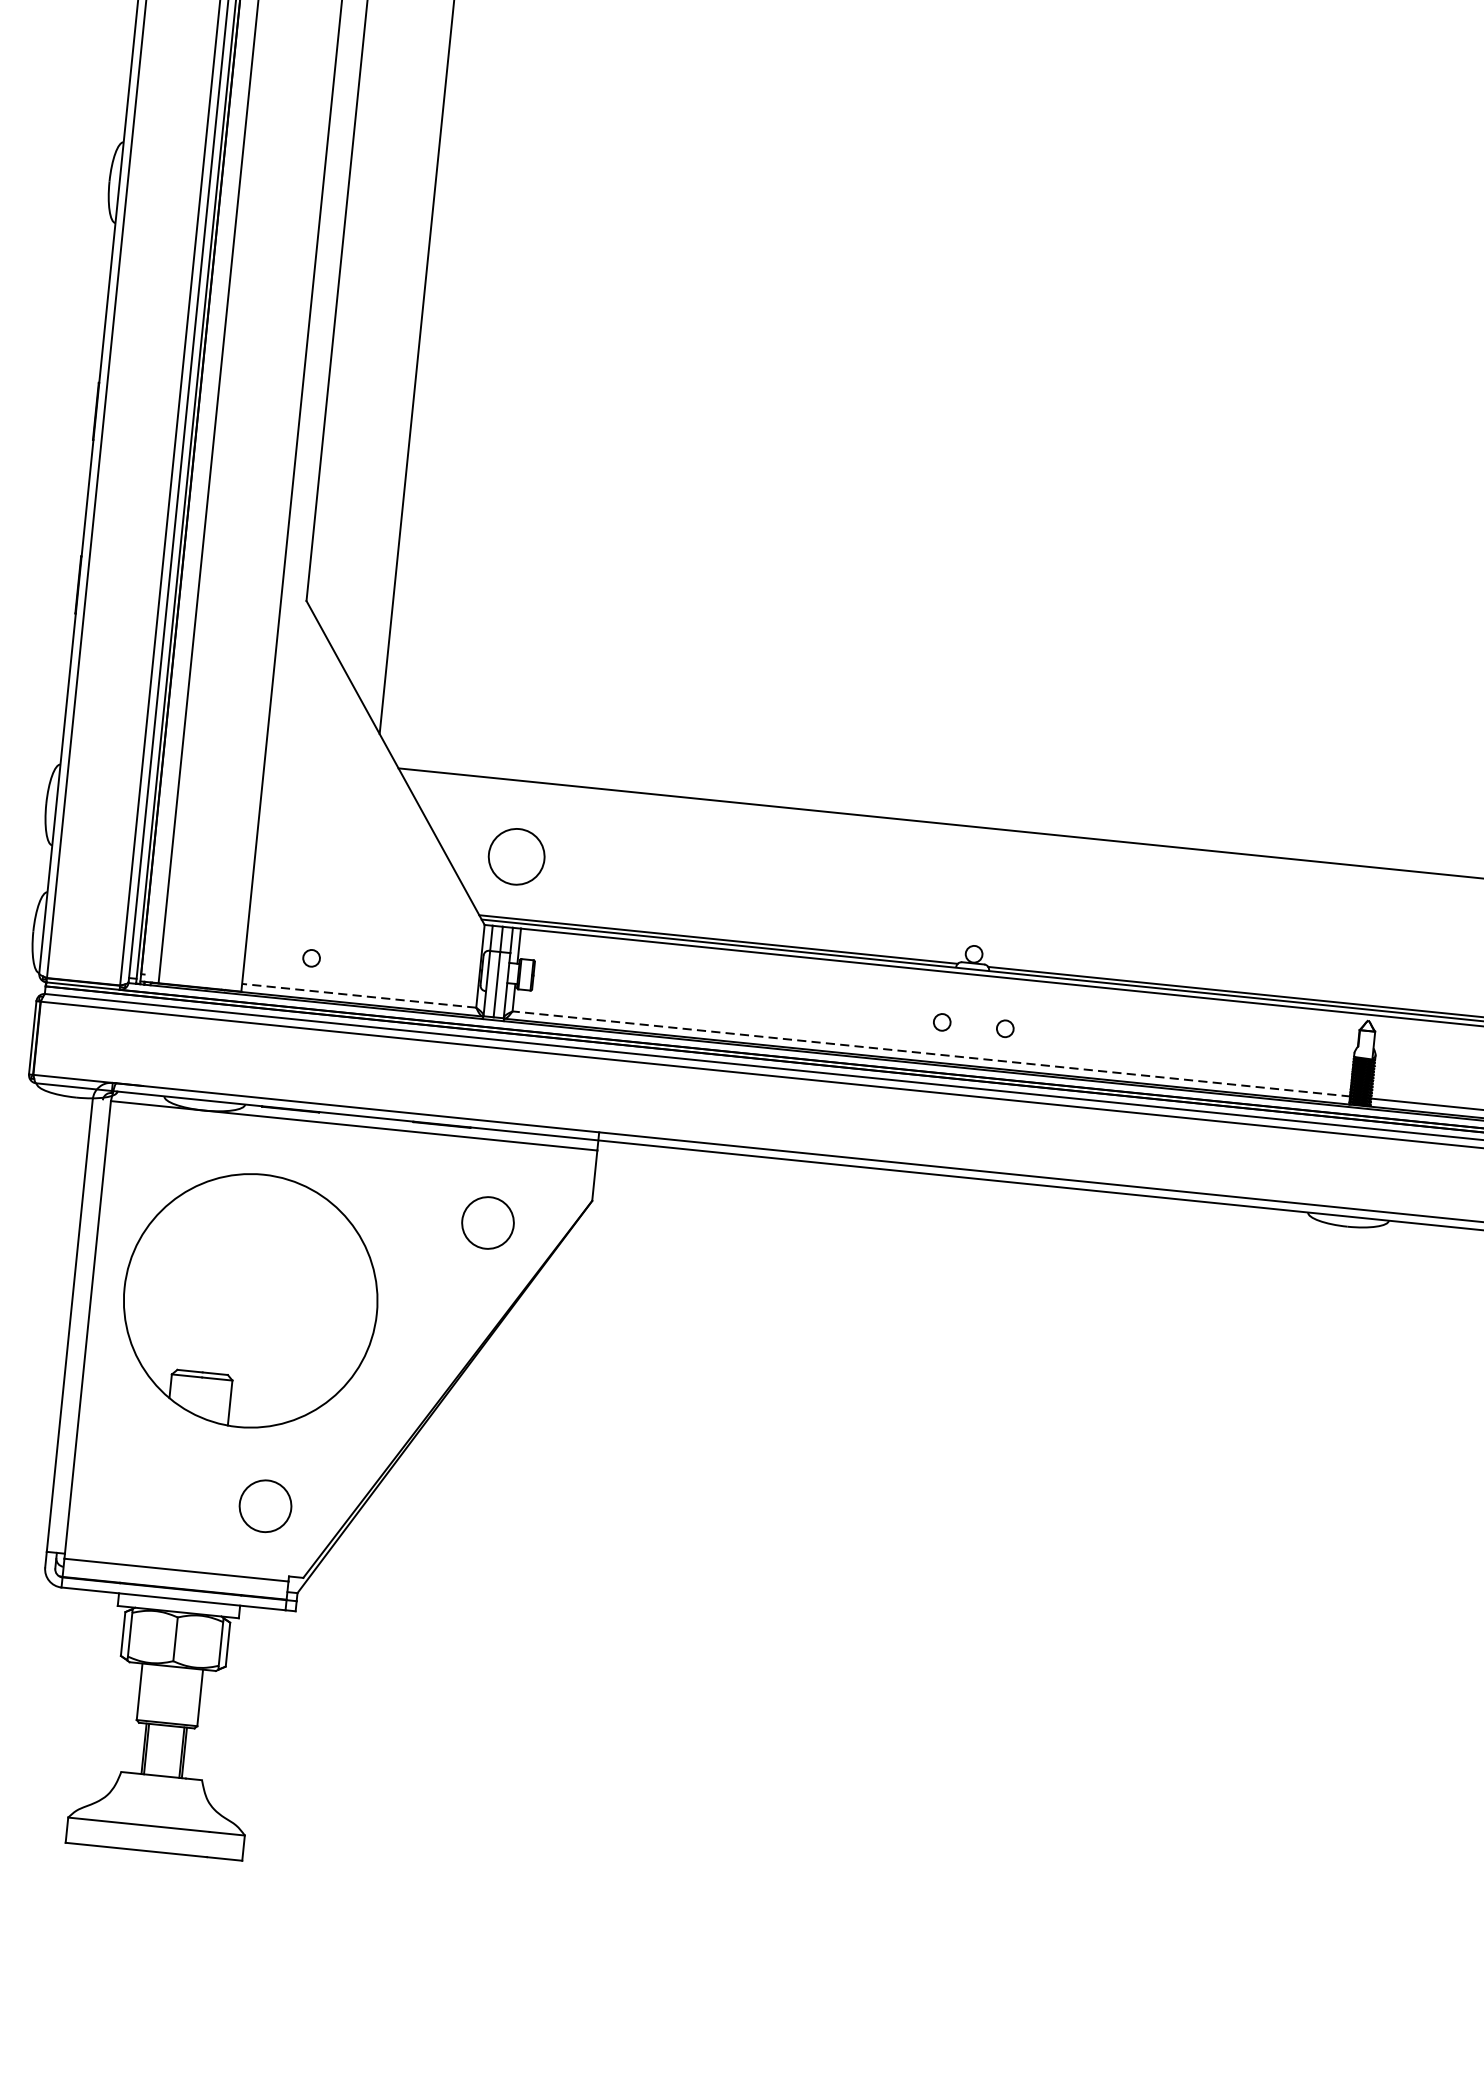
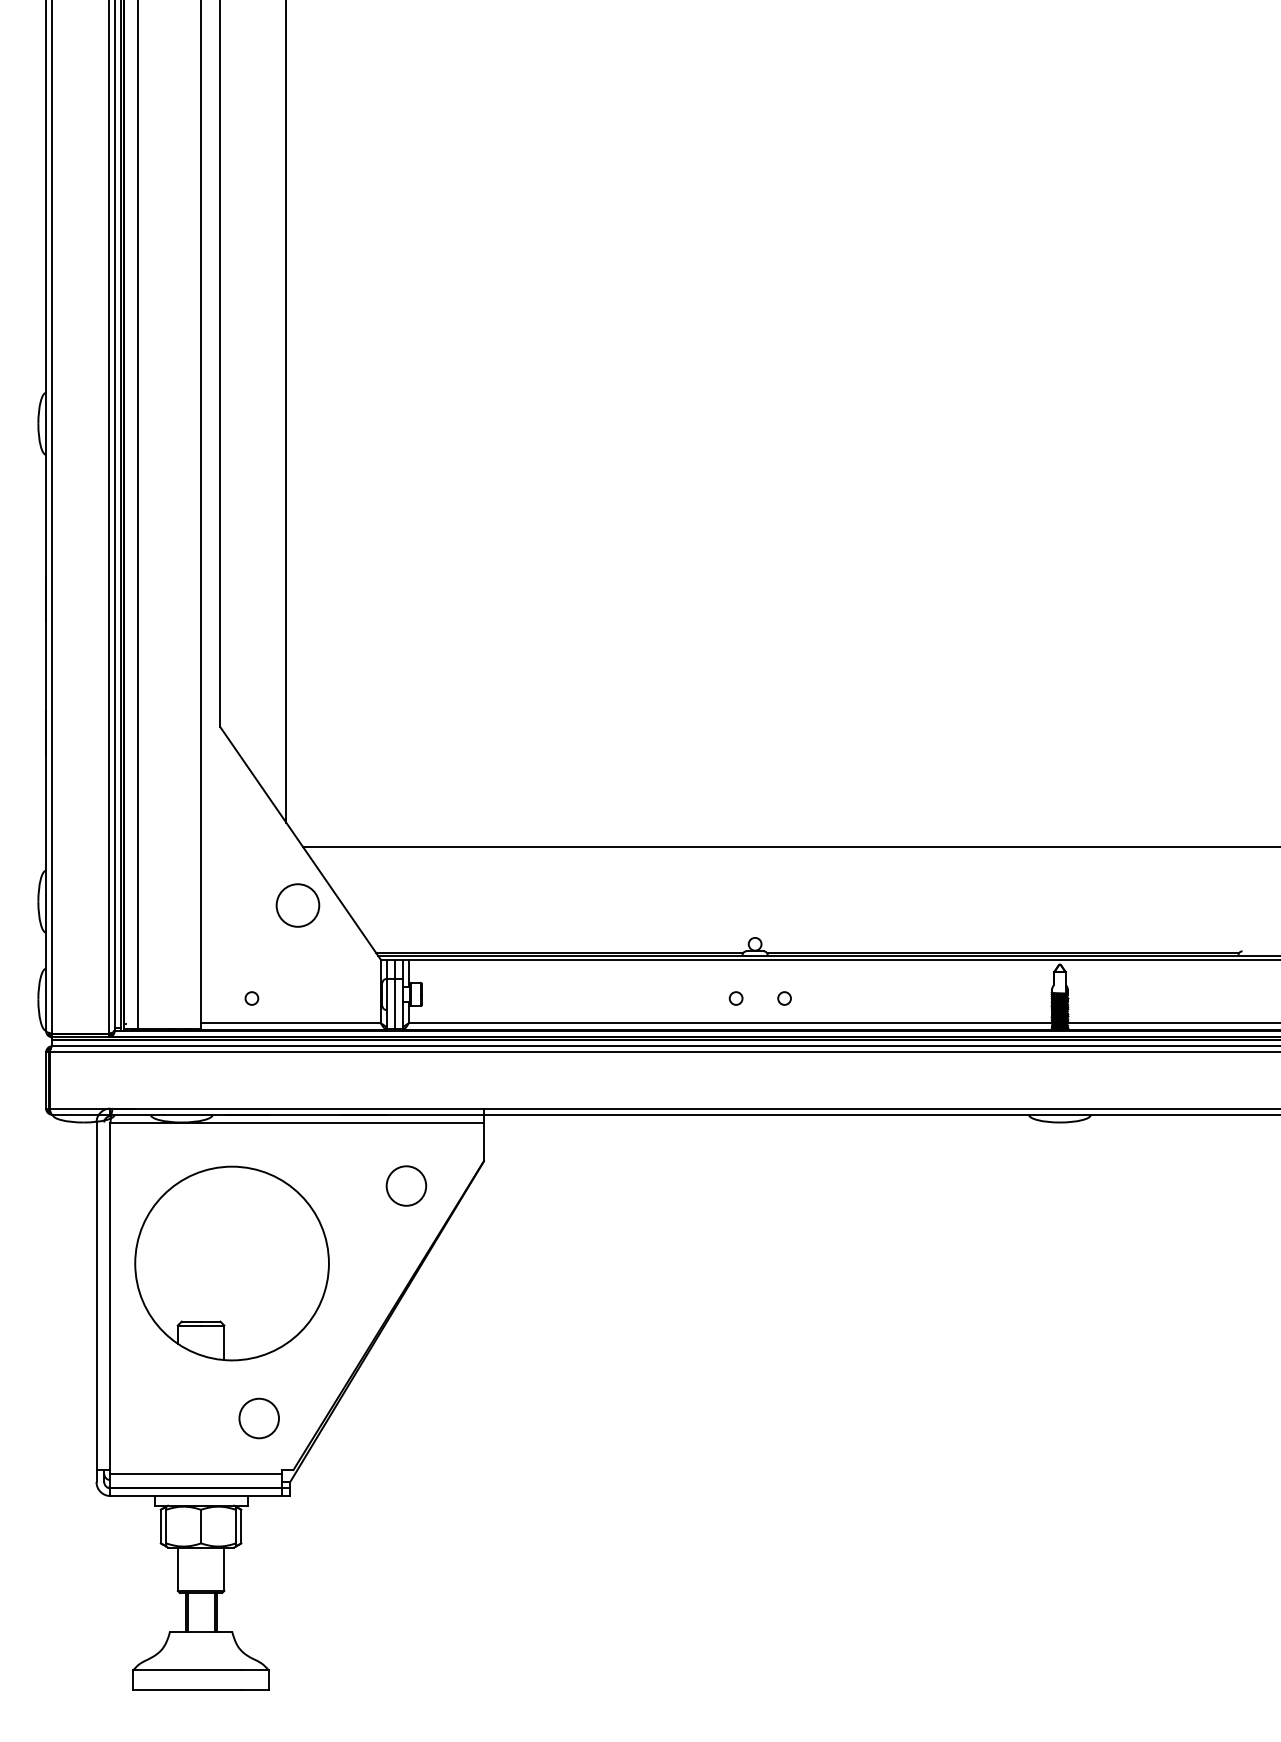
circle: (516, 856) -> (297, 905), moved
line: (358, 995) -> (290, 1023), dashed -> solid
line: (931, 1054) -> (730, 1023), dashed -> solid

